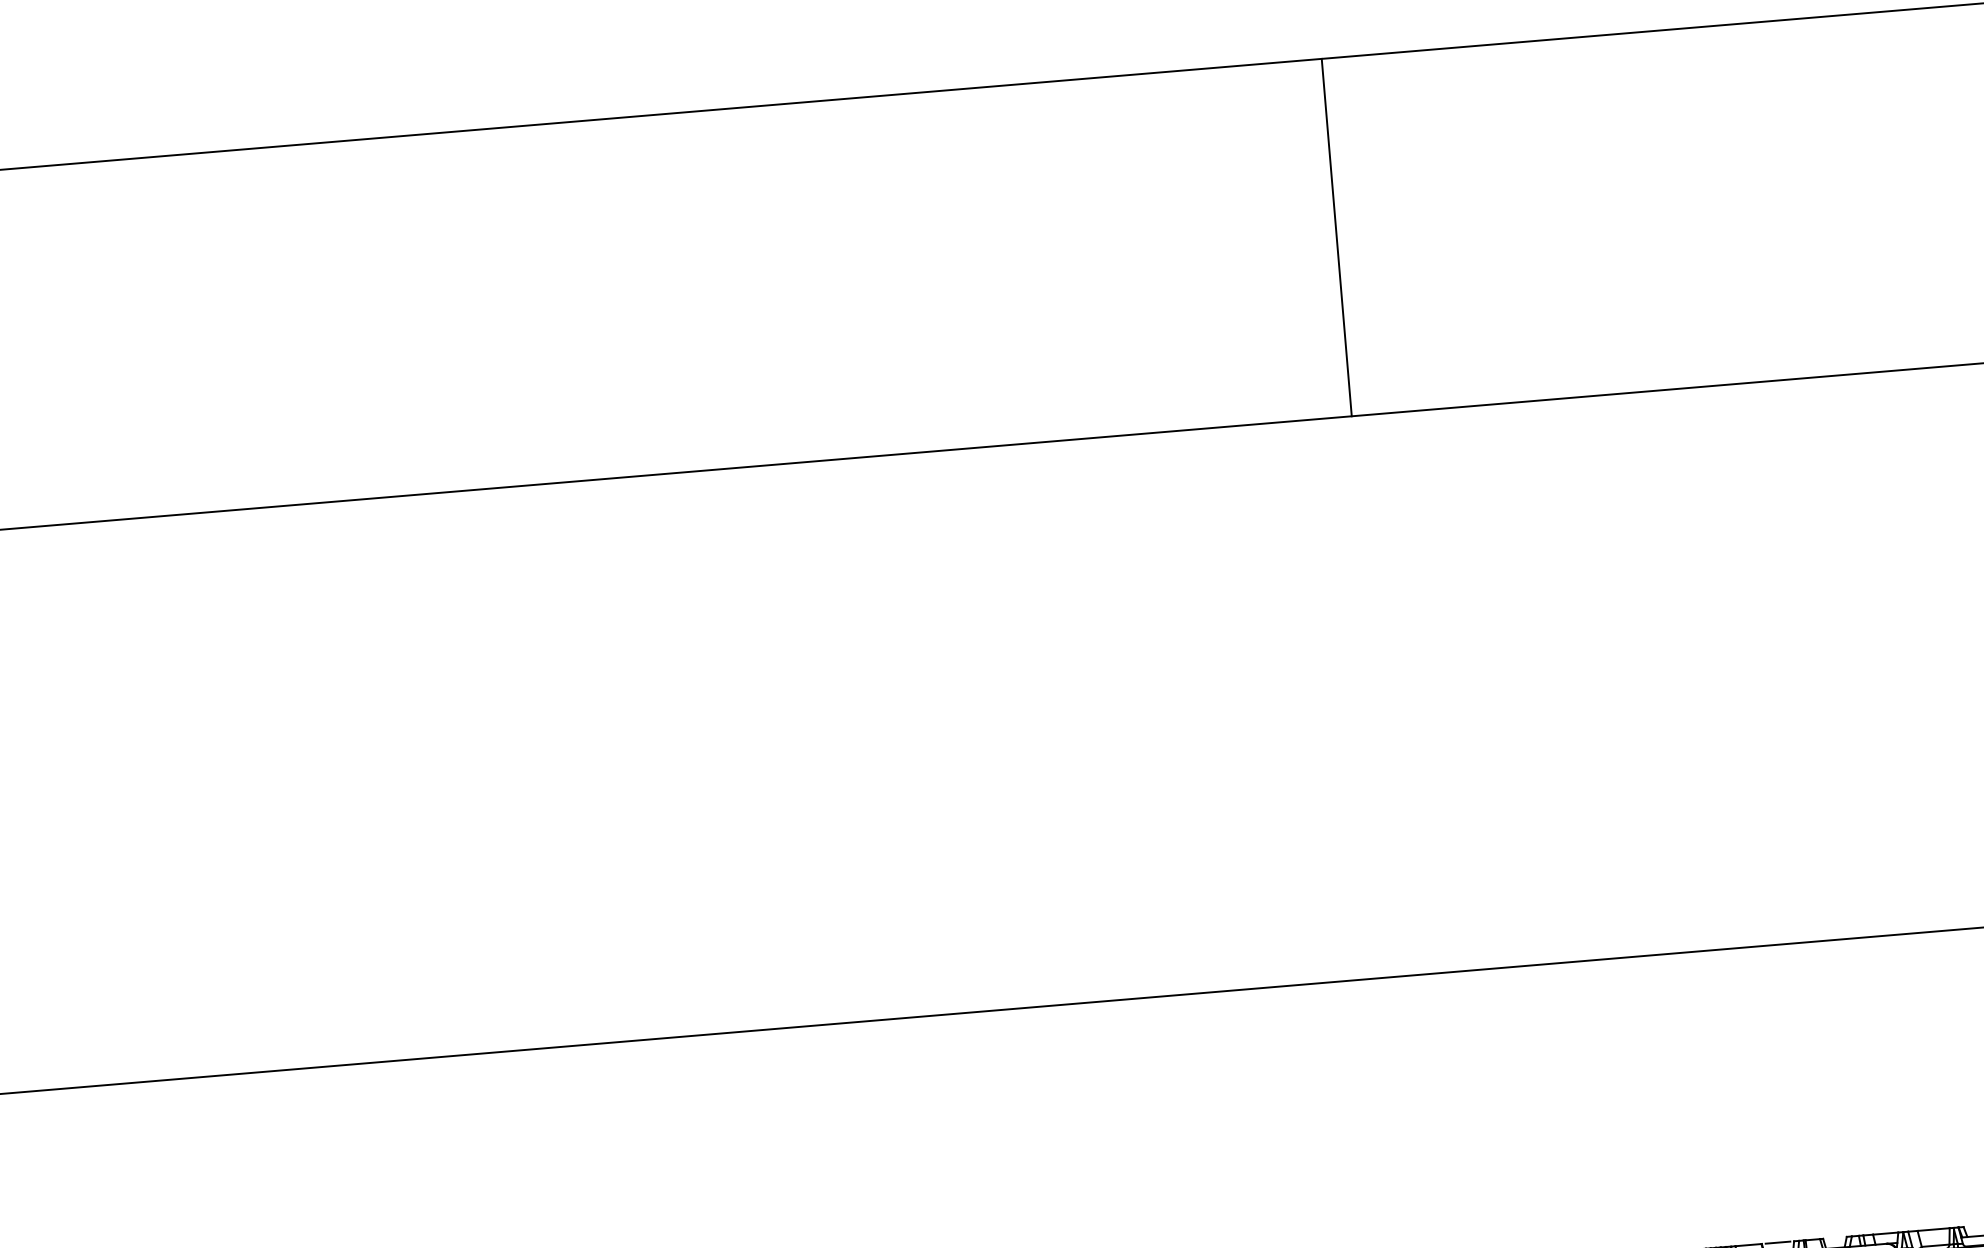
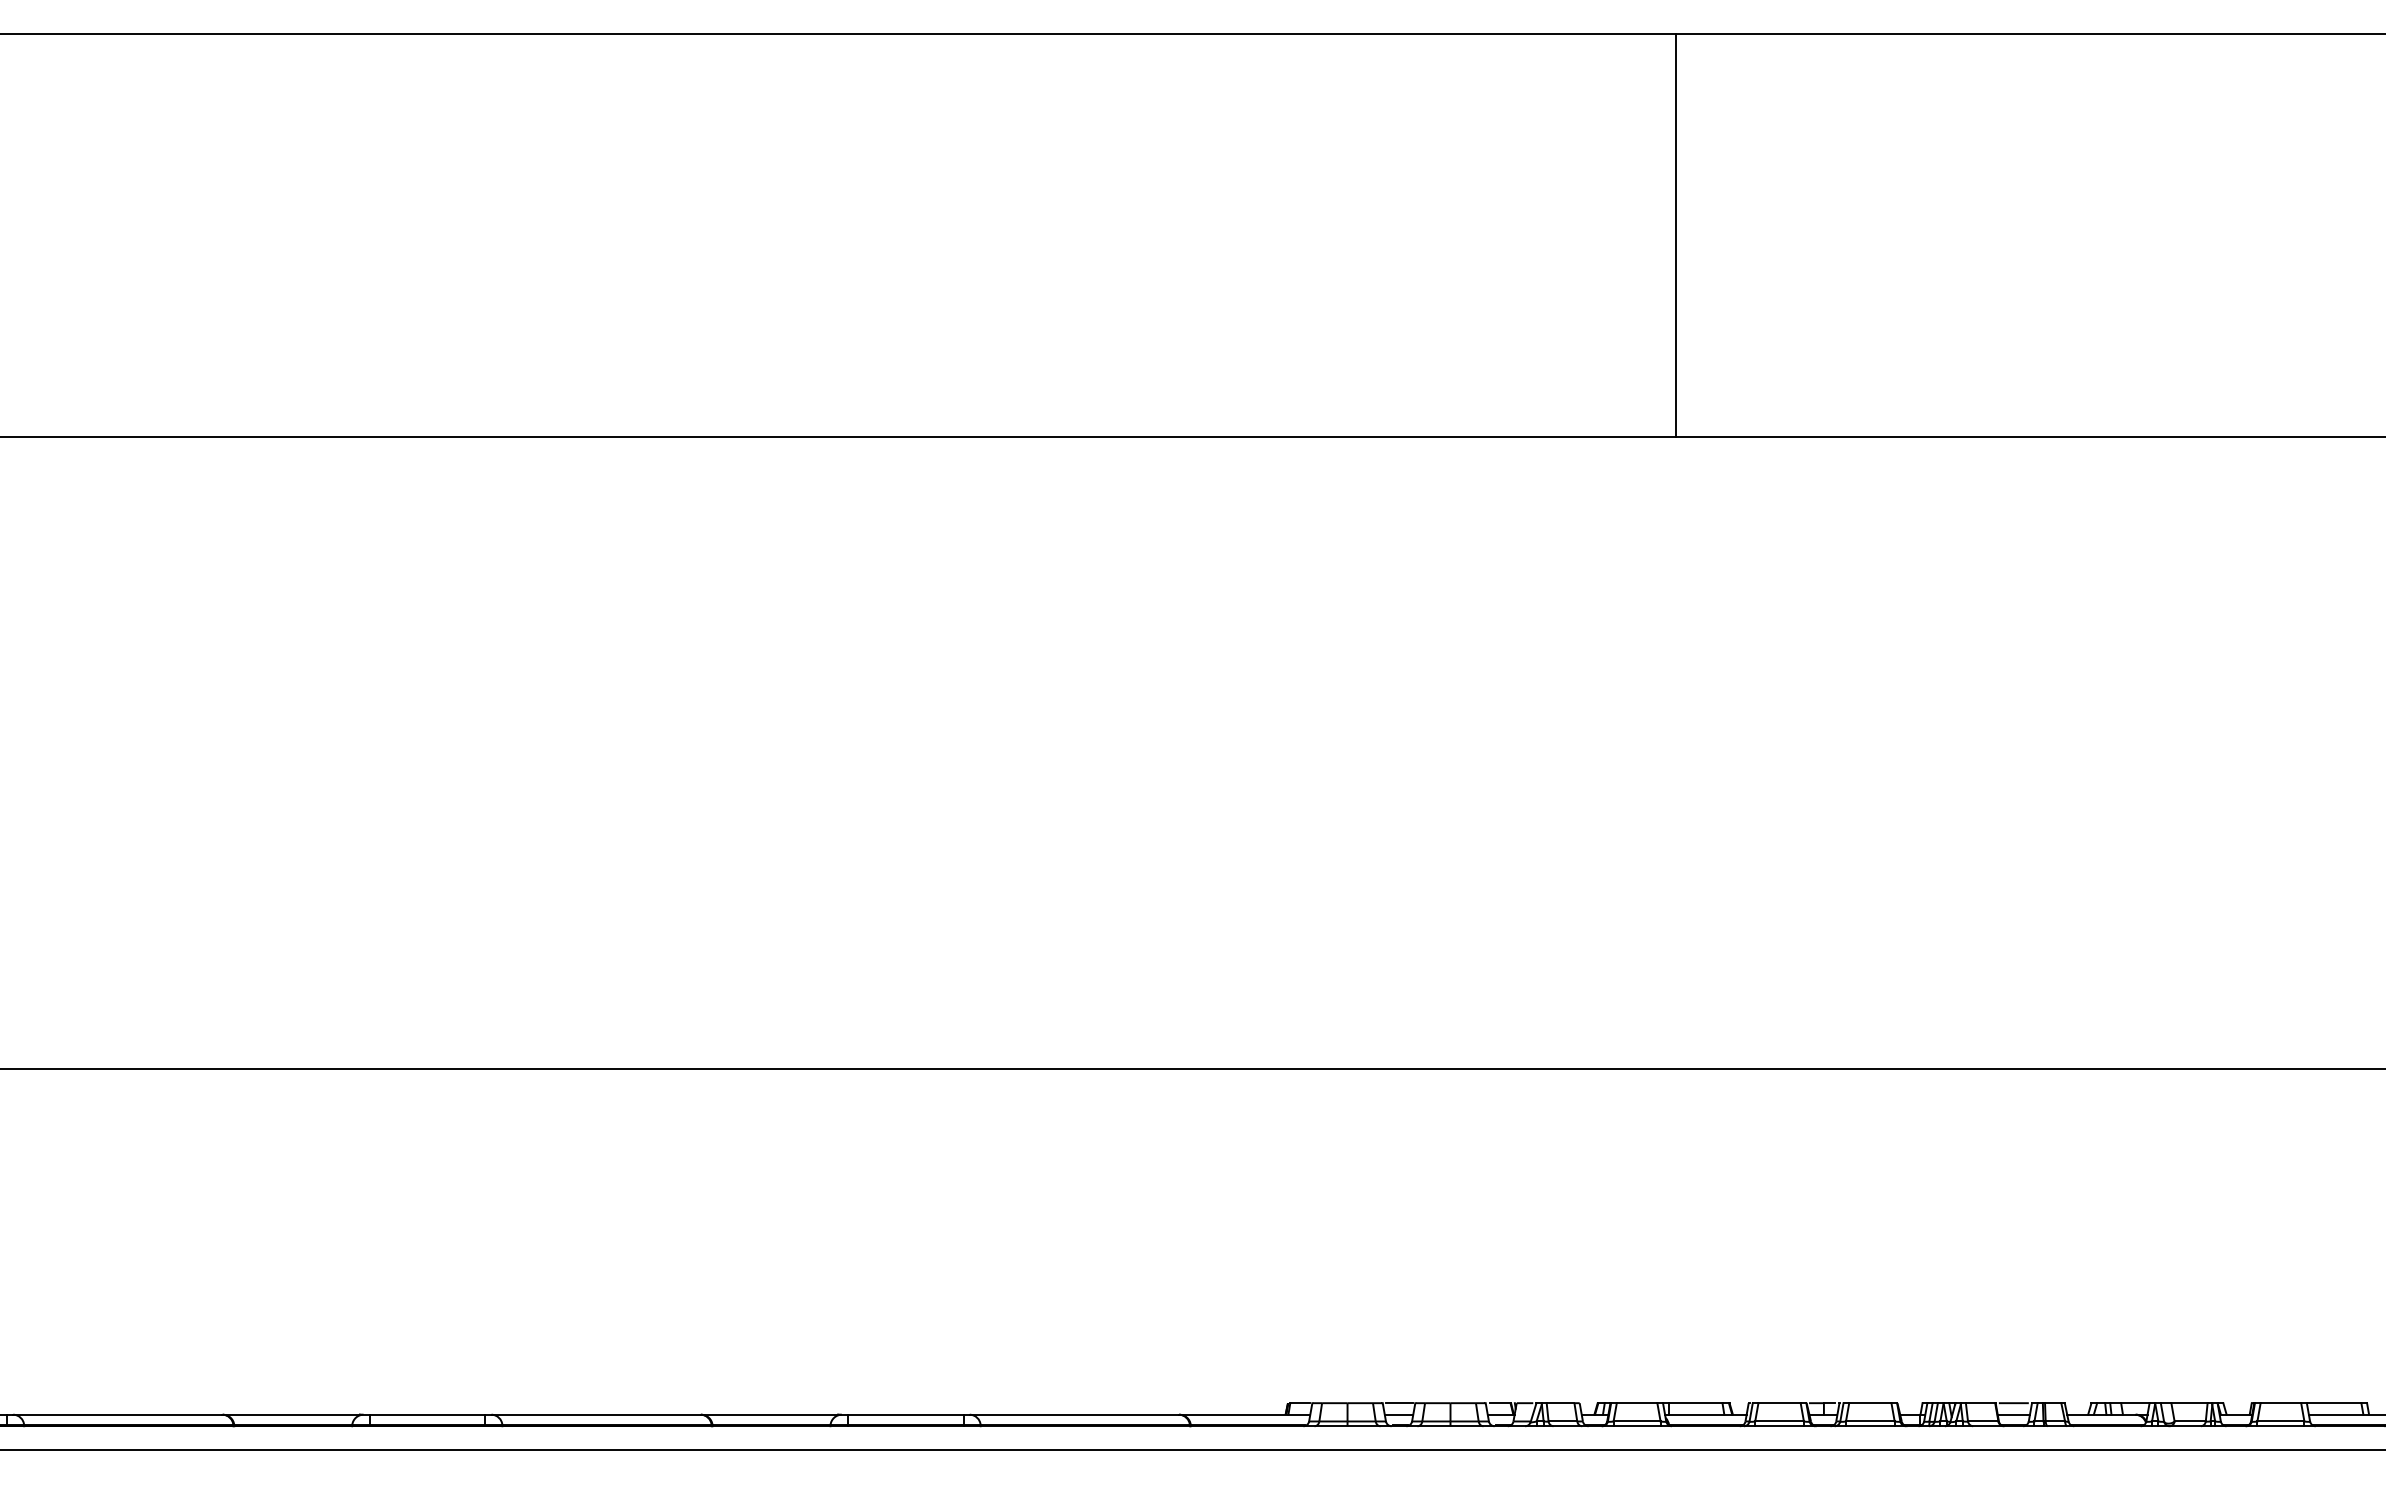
line: (1336, 237) -> (1675, 235), moved

